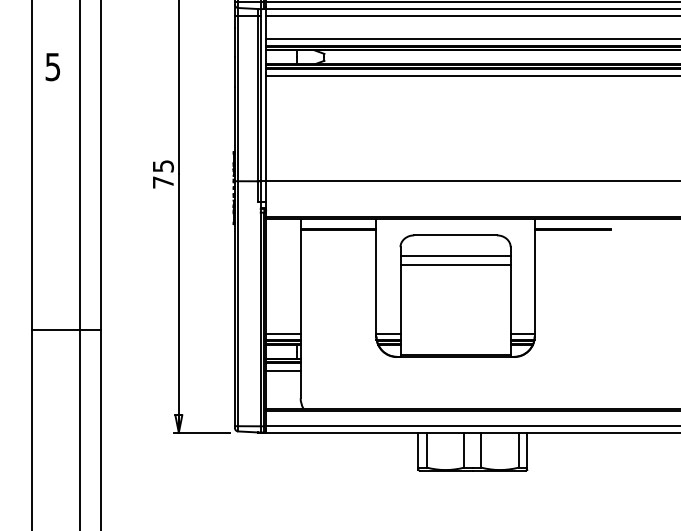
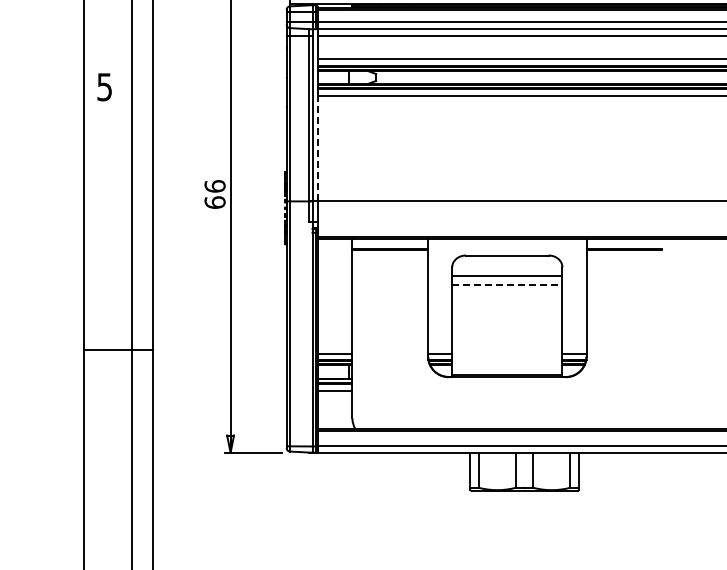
line: (266, 128) -> (318, 148), solid -> dashed
text: (162, 174) -> (214, 194), 75 -> 66
line: (455, 265) -> (507, 285), solid -> dashed

